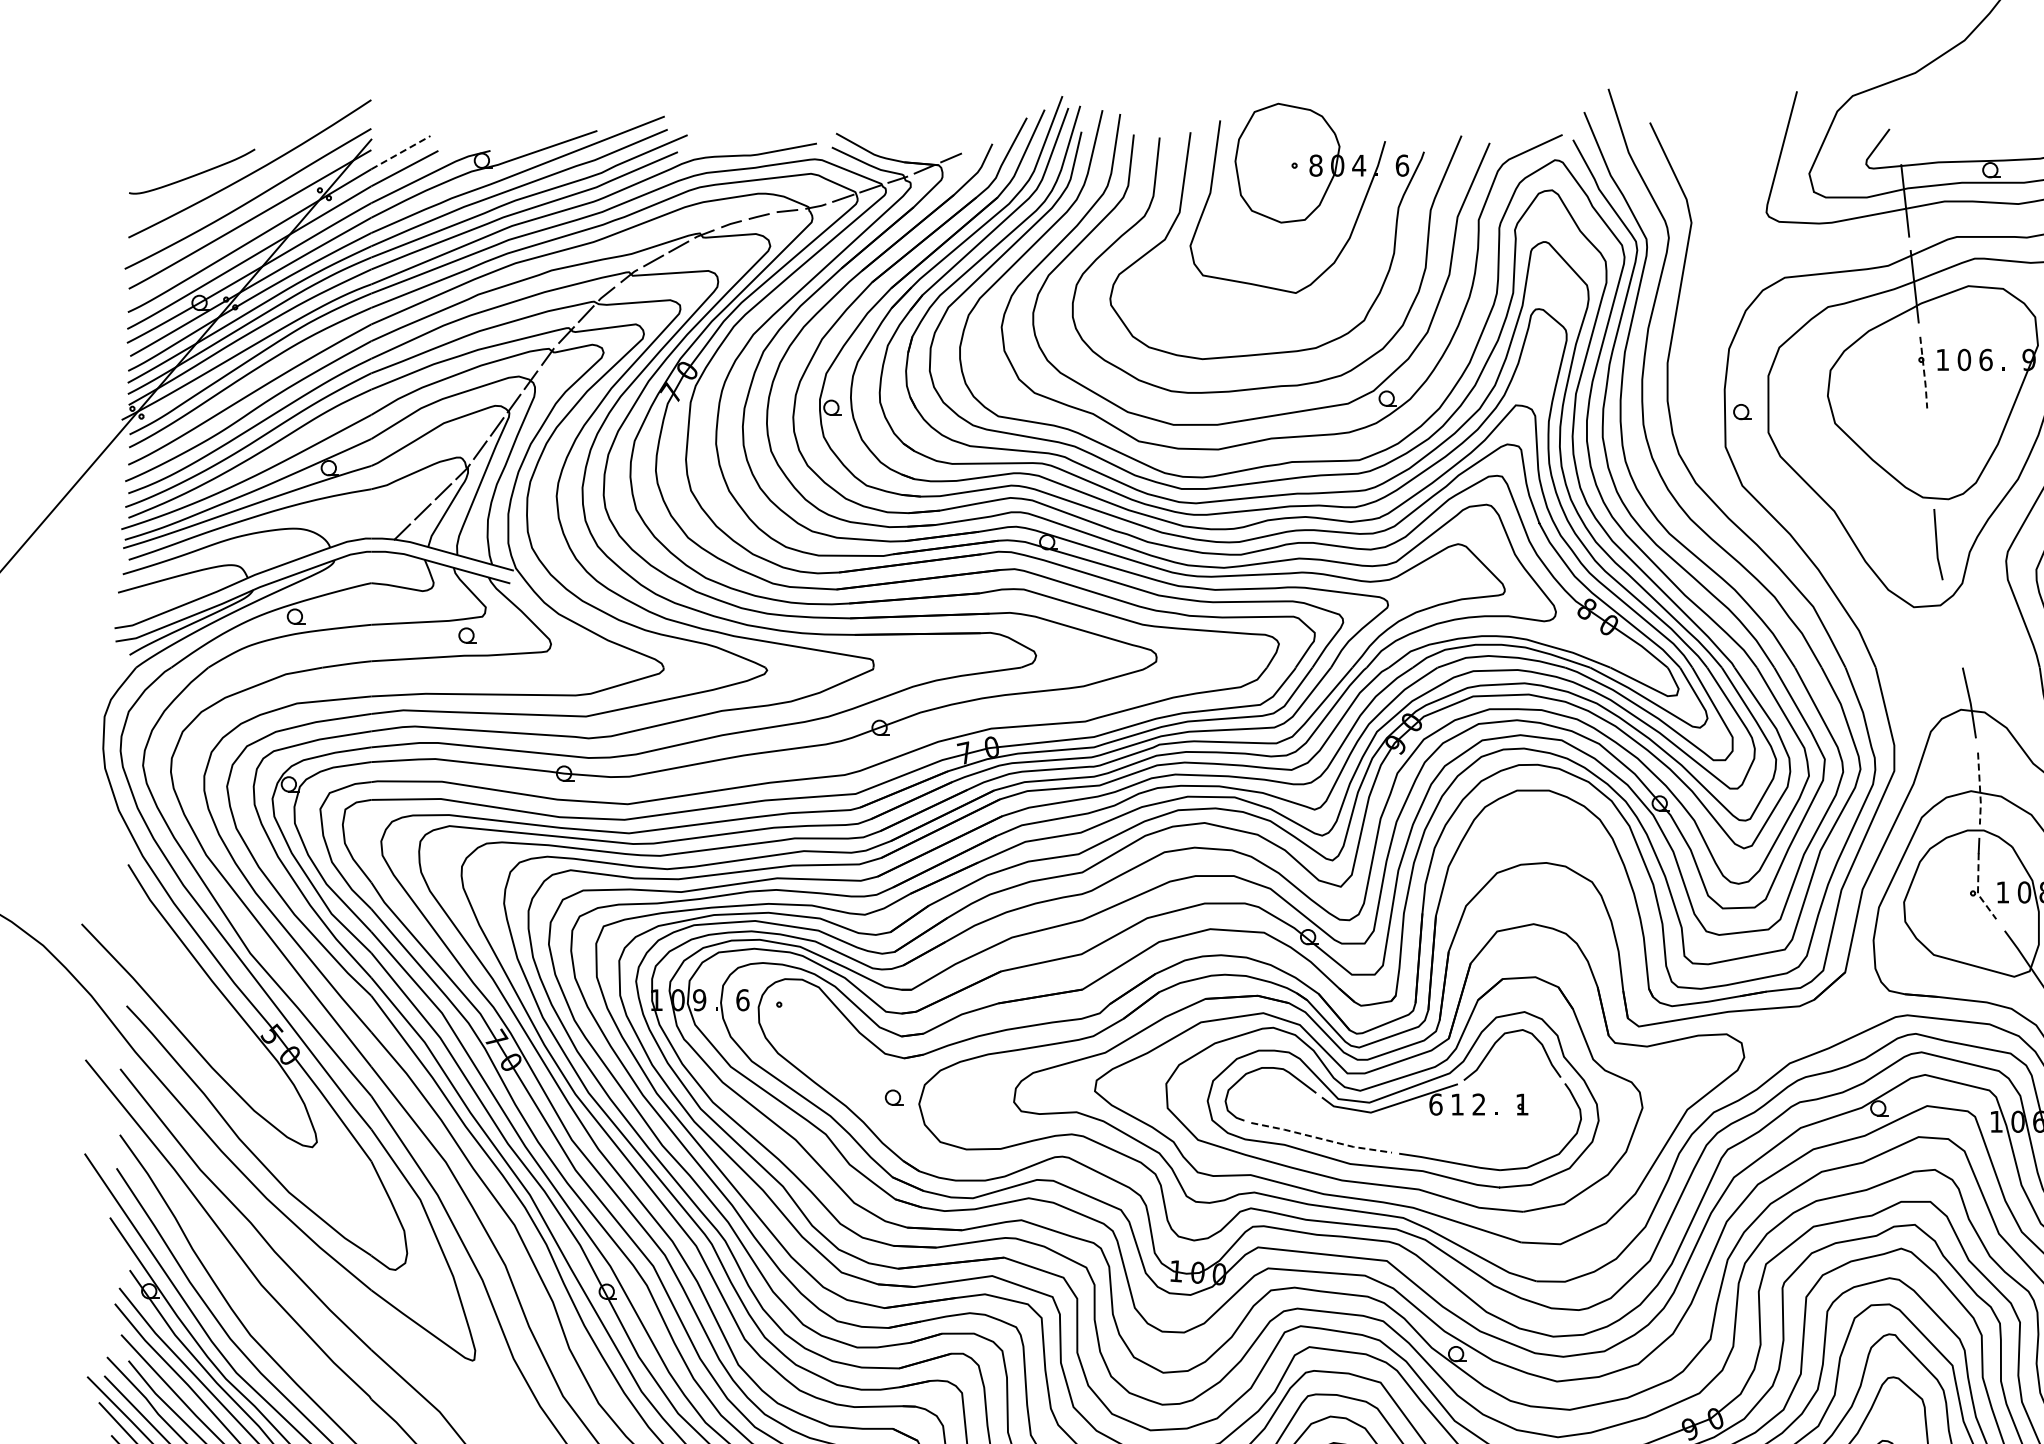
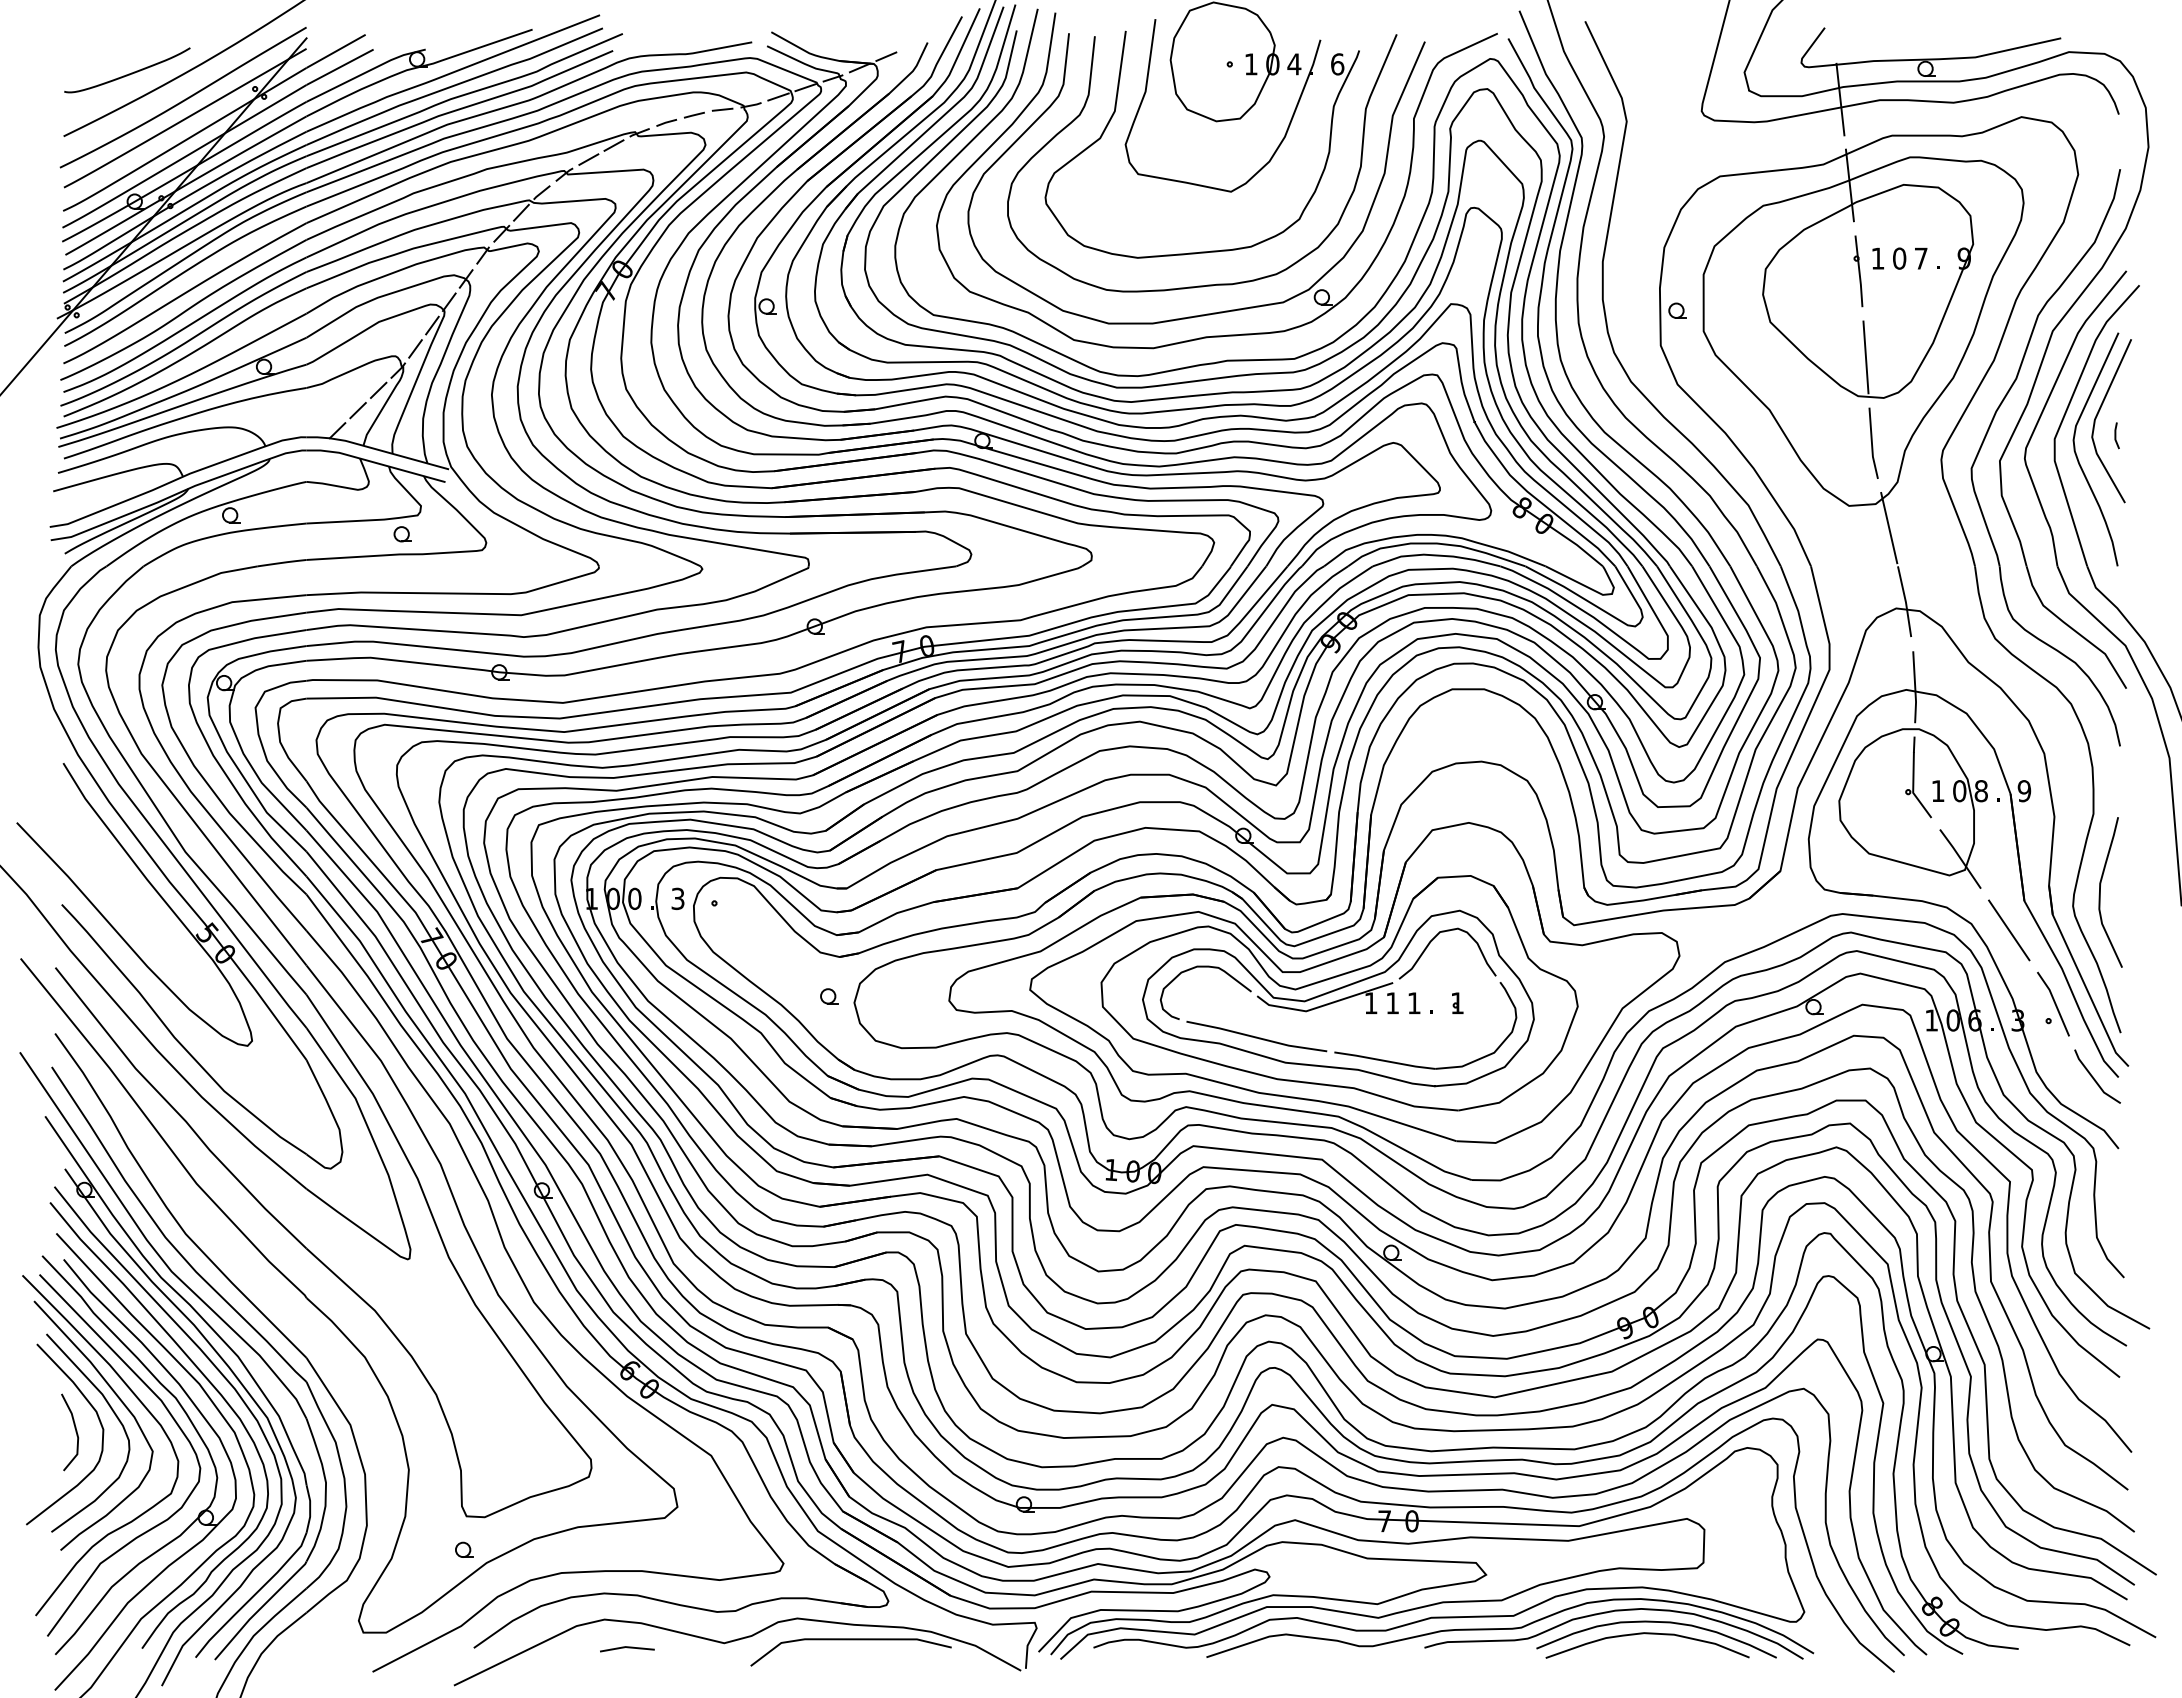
line: (401, 152) -> (336, 51), dashed -> solid
text: (1315, 165) -> (1250, 64), 8 -> 1
text: (1985, 359) -> (1920, 258), 6 -> 7
line: (1924, 372) -> (1859, 271), dashed -> solid
line: (1930, 458) -> (1865, 357), added
line: (1954, 629) -> (1889, 528), added
line: (1980, 789) -> (1915, 688), dashed -> solid
line: (1978, 889) -> (1913, 788), dashed -> solid
text: (742, 999) -> (677, 898), 6 -> 3
text: (699, 1000) -> (634, 899), 9 -> 0
text: (1435, 1104) -> (1370, 1003), 6 -> 1
text: (1478, 1104) -> (1413, 1003), 2 -> 1
line: (1322, 1138) -> (1257, 1037), dashed -> solid

